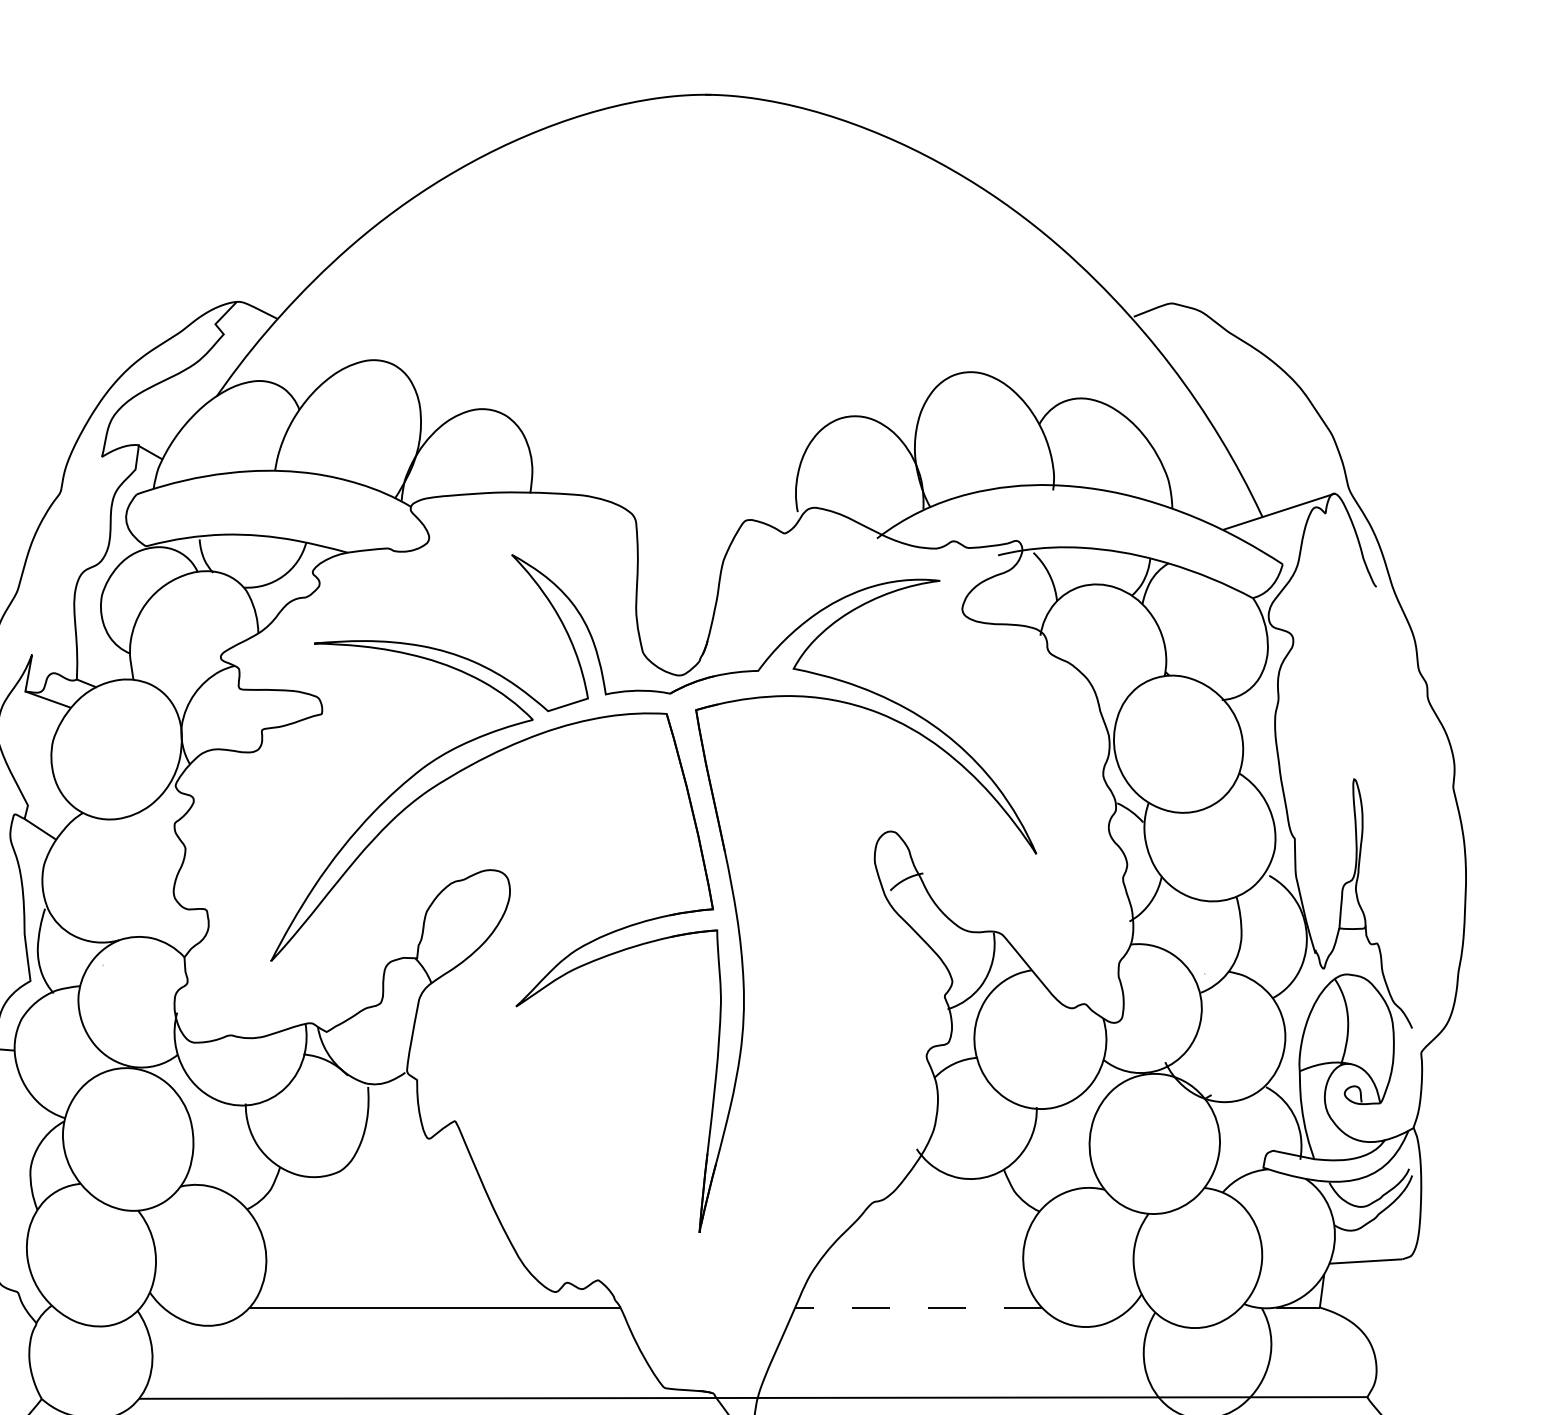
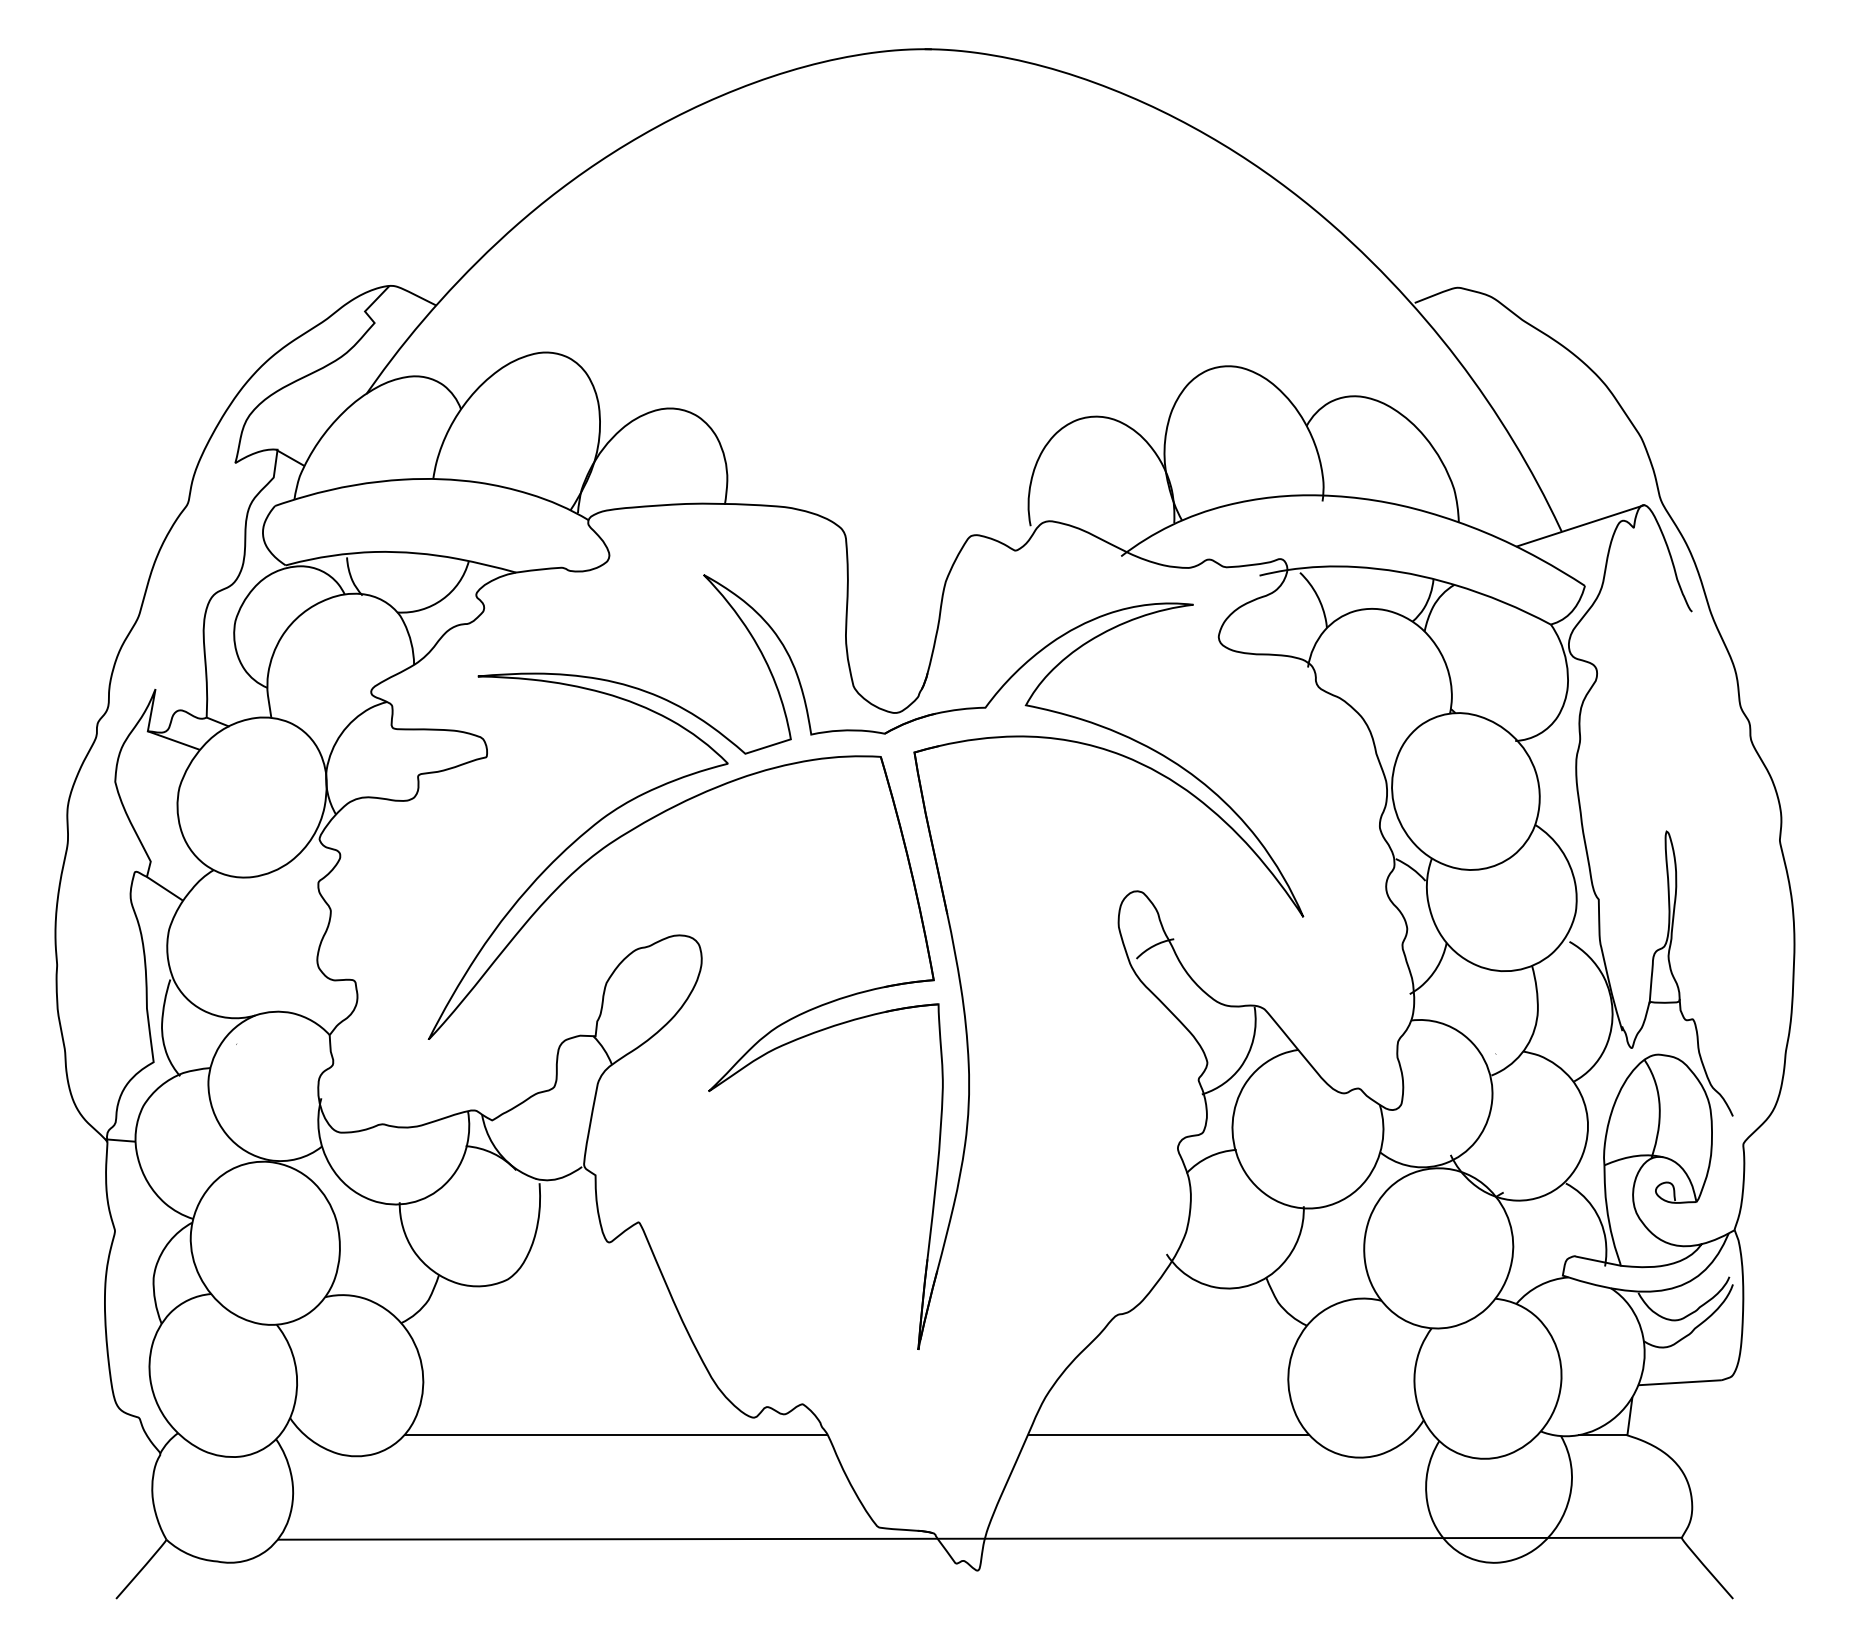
line: (918, 1307) -> (1168, 1435), dashed -> solid

